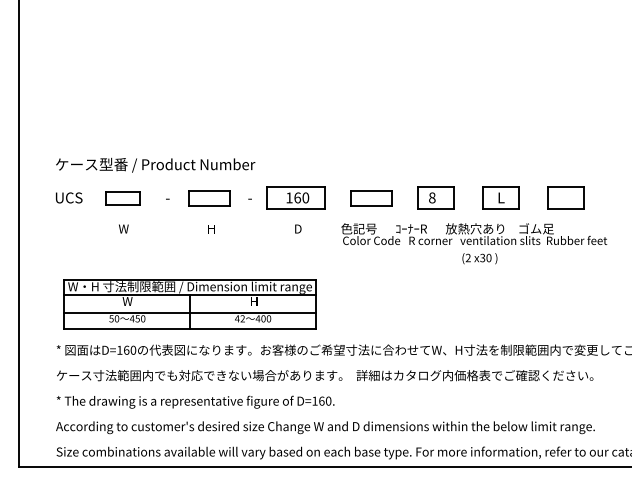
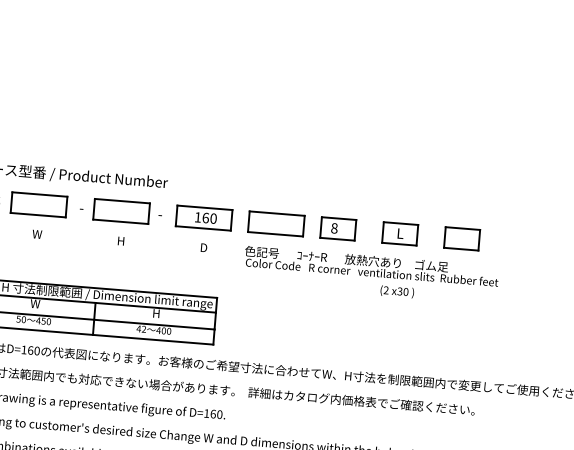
part: (122, 197) -> (38, 204), size x1.67
part: (209, 197) -> (121, 210), size x1.43
part: (371, 197) -> (276, 223), size x1.43
text: (479, 258) -> (396, 291), moved

